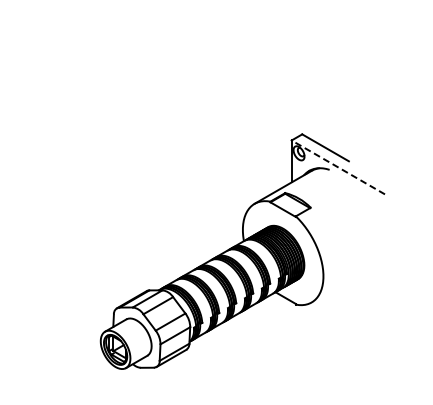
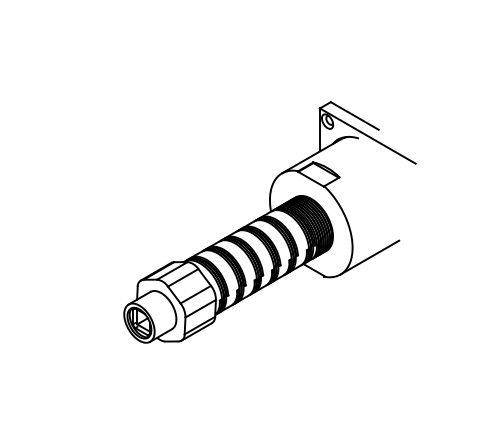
line: (338, 166) -> (367, 135), dashed -> solid
line: (339, 285) -> (369, 257), added

